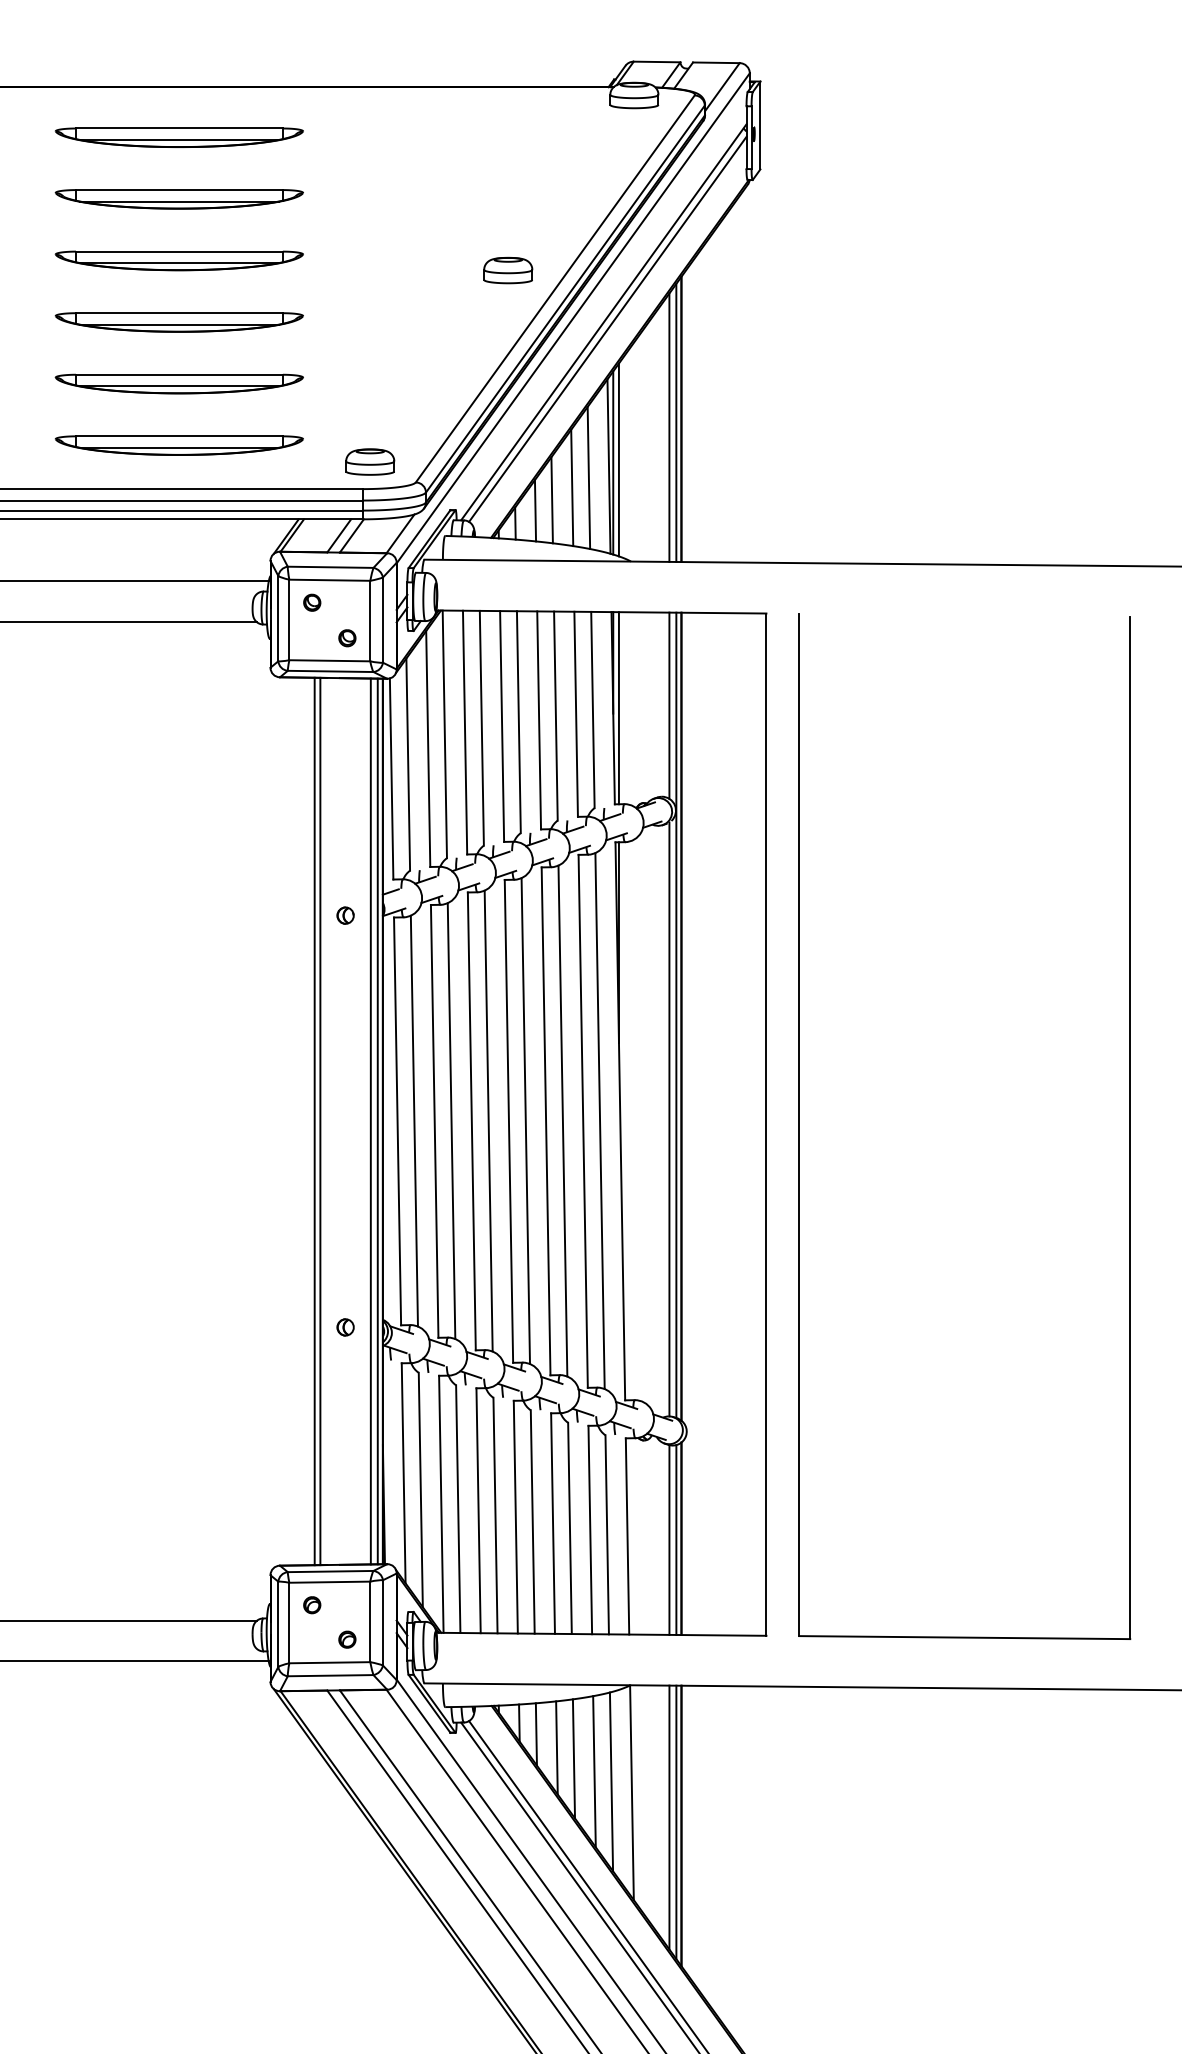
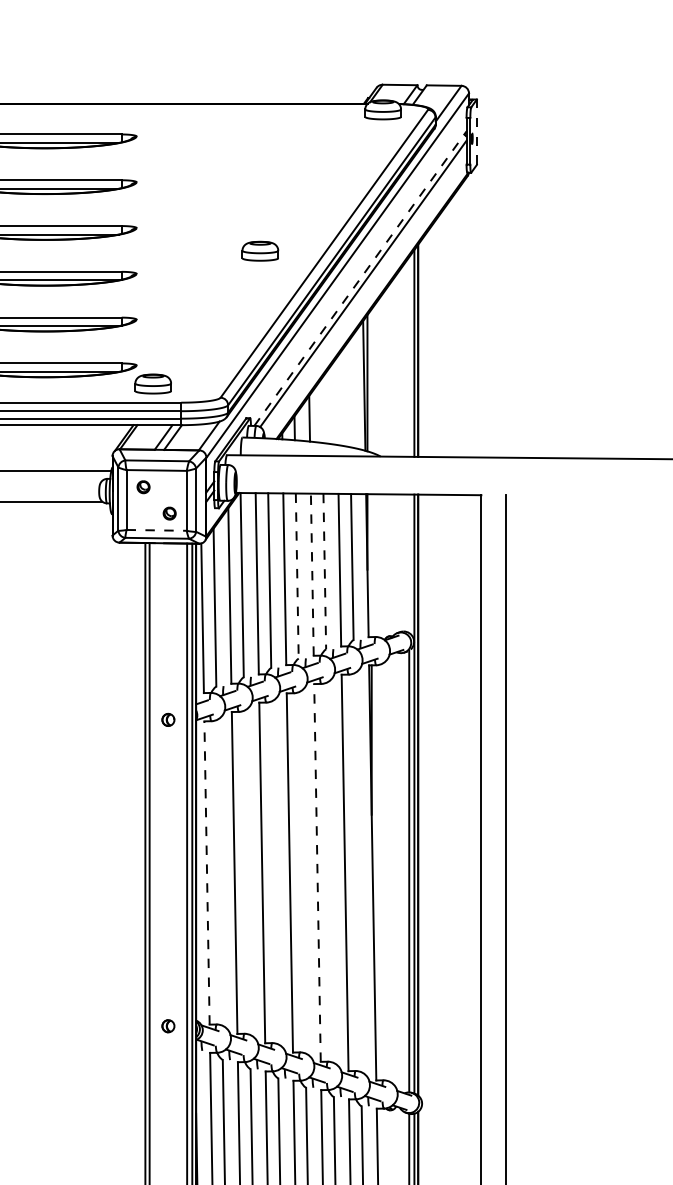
line: (760, 125) -> (476, 132), solid -> dashed
part: (508, 270) -> (260, 251), moved
line: (604, 321) -> (360, 278), solid -> dashed
line: (669, 427) -> (409, 356), removed
line: (618, 459) -> (371, 380), removed
part: (370, 461) -> (153, 383), moved
line: (588, 477) -> (349, 394), removed
line: (572, 487) -> (337, 401), removed
line: (551, 500) -> (321, 411), removed
line: (330, 660) -> (157, 530), solid -> dashed
line: (669, 705) -> (409, 563), removed
line: (618, 708) -> (371, 565), removed
line: (555, 716) -> (324, 571), solid -> dashed
line: (539, 719) -> (312, 574), solid -> dashed
line: (518, 722) -> (296, 576), solid -> dashed
line: (413, 1120) -> (218, 872), removed
line: (488, 1120) -> (274, 872), removed
line: (562, 1120) -> (329, 872), removed
line: (397, 1121) -> (206, 873), solid -> dashed
line: (451, 1121) -> (247, 873), removed
line: (525, 1121) -> (302, 873), removed
line: (546, 1121) -> (317, 873), solid -> dashed
line: (599, 1121) -> (357, 873), removed

